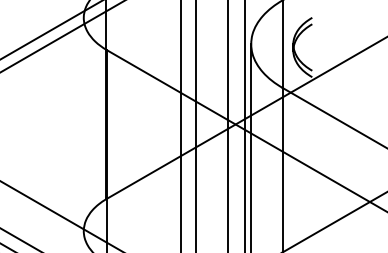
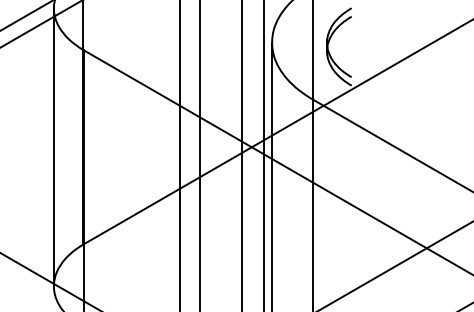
line: (83, 124) -> (53, 147), added

